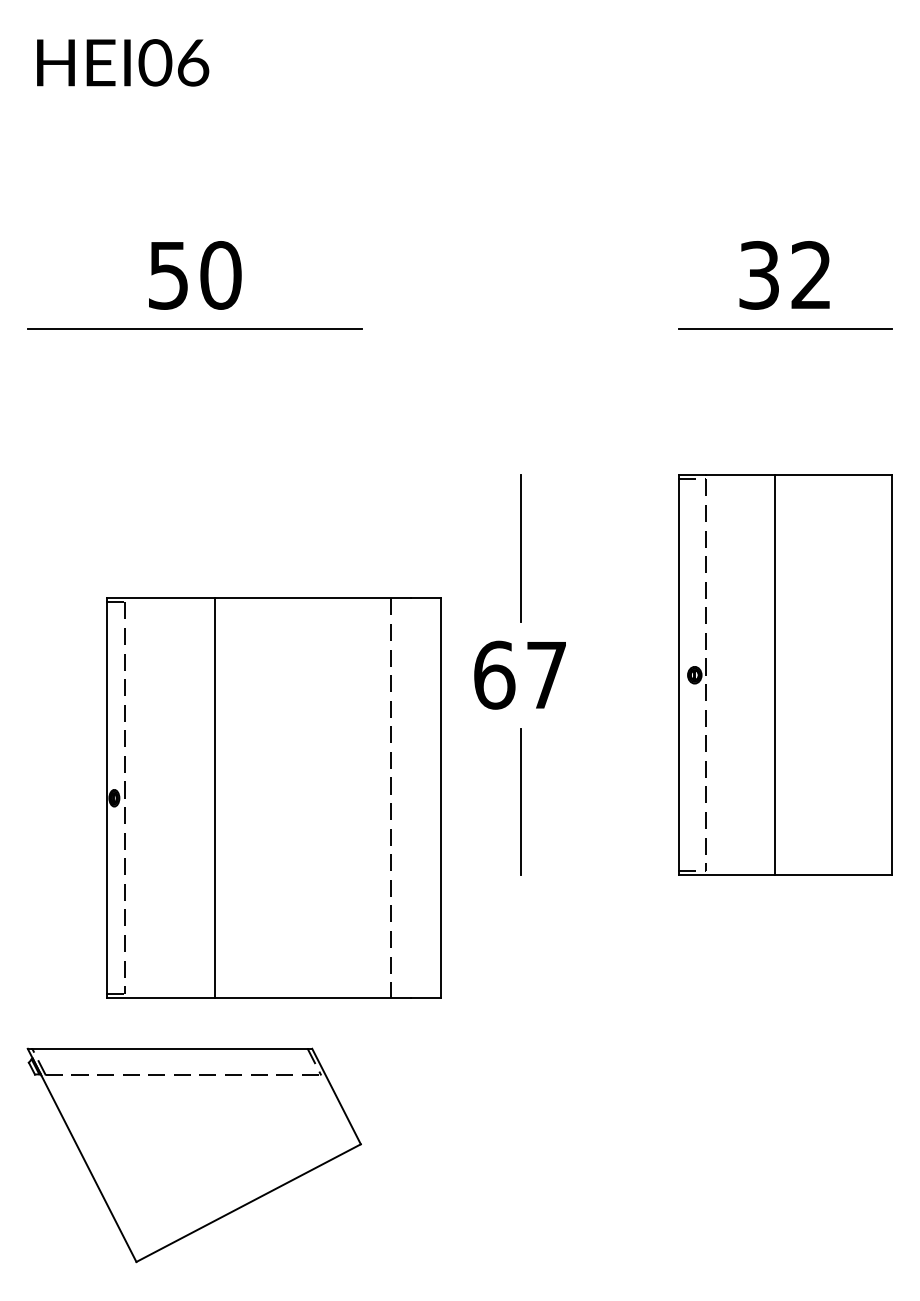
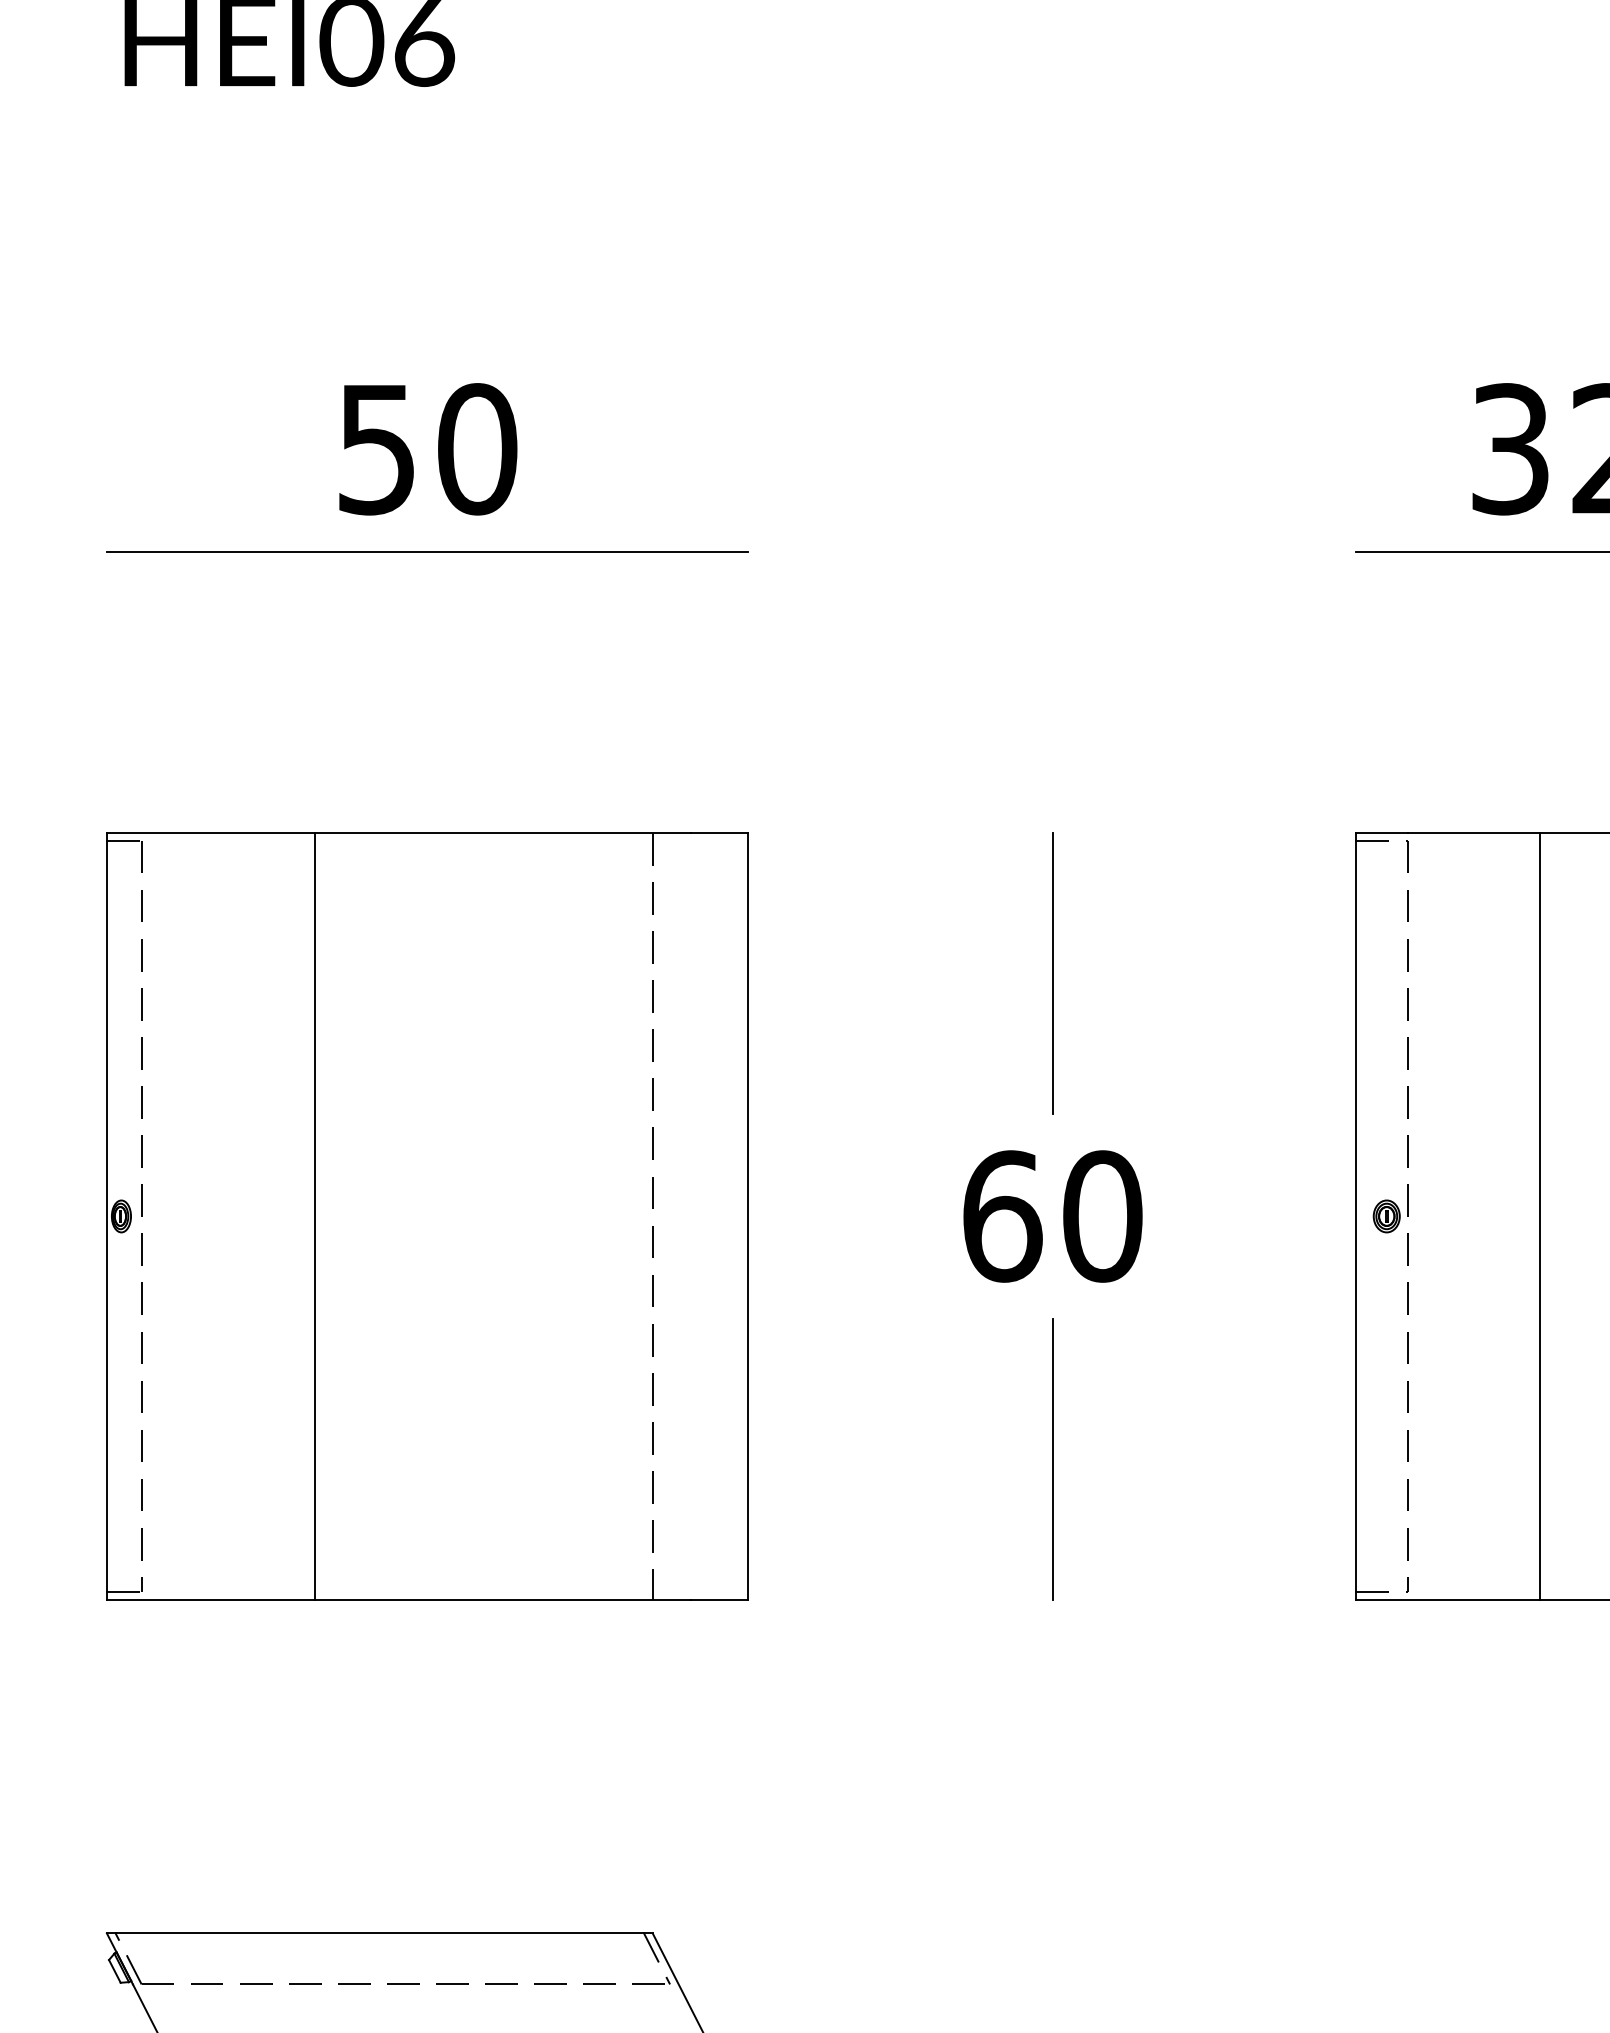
text: (546, 674) -> (1102, 1215), 67 -> 60
part: (273, 797) -> (426, 1215), moved

